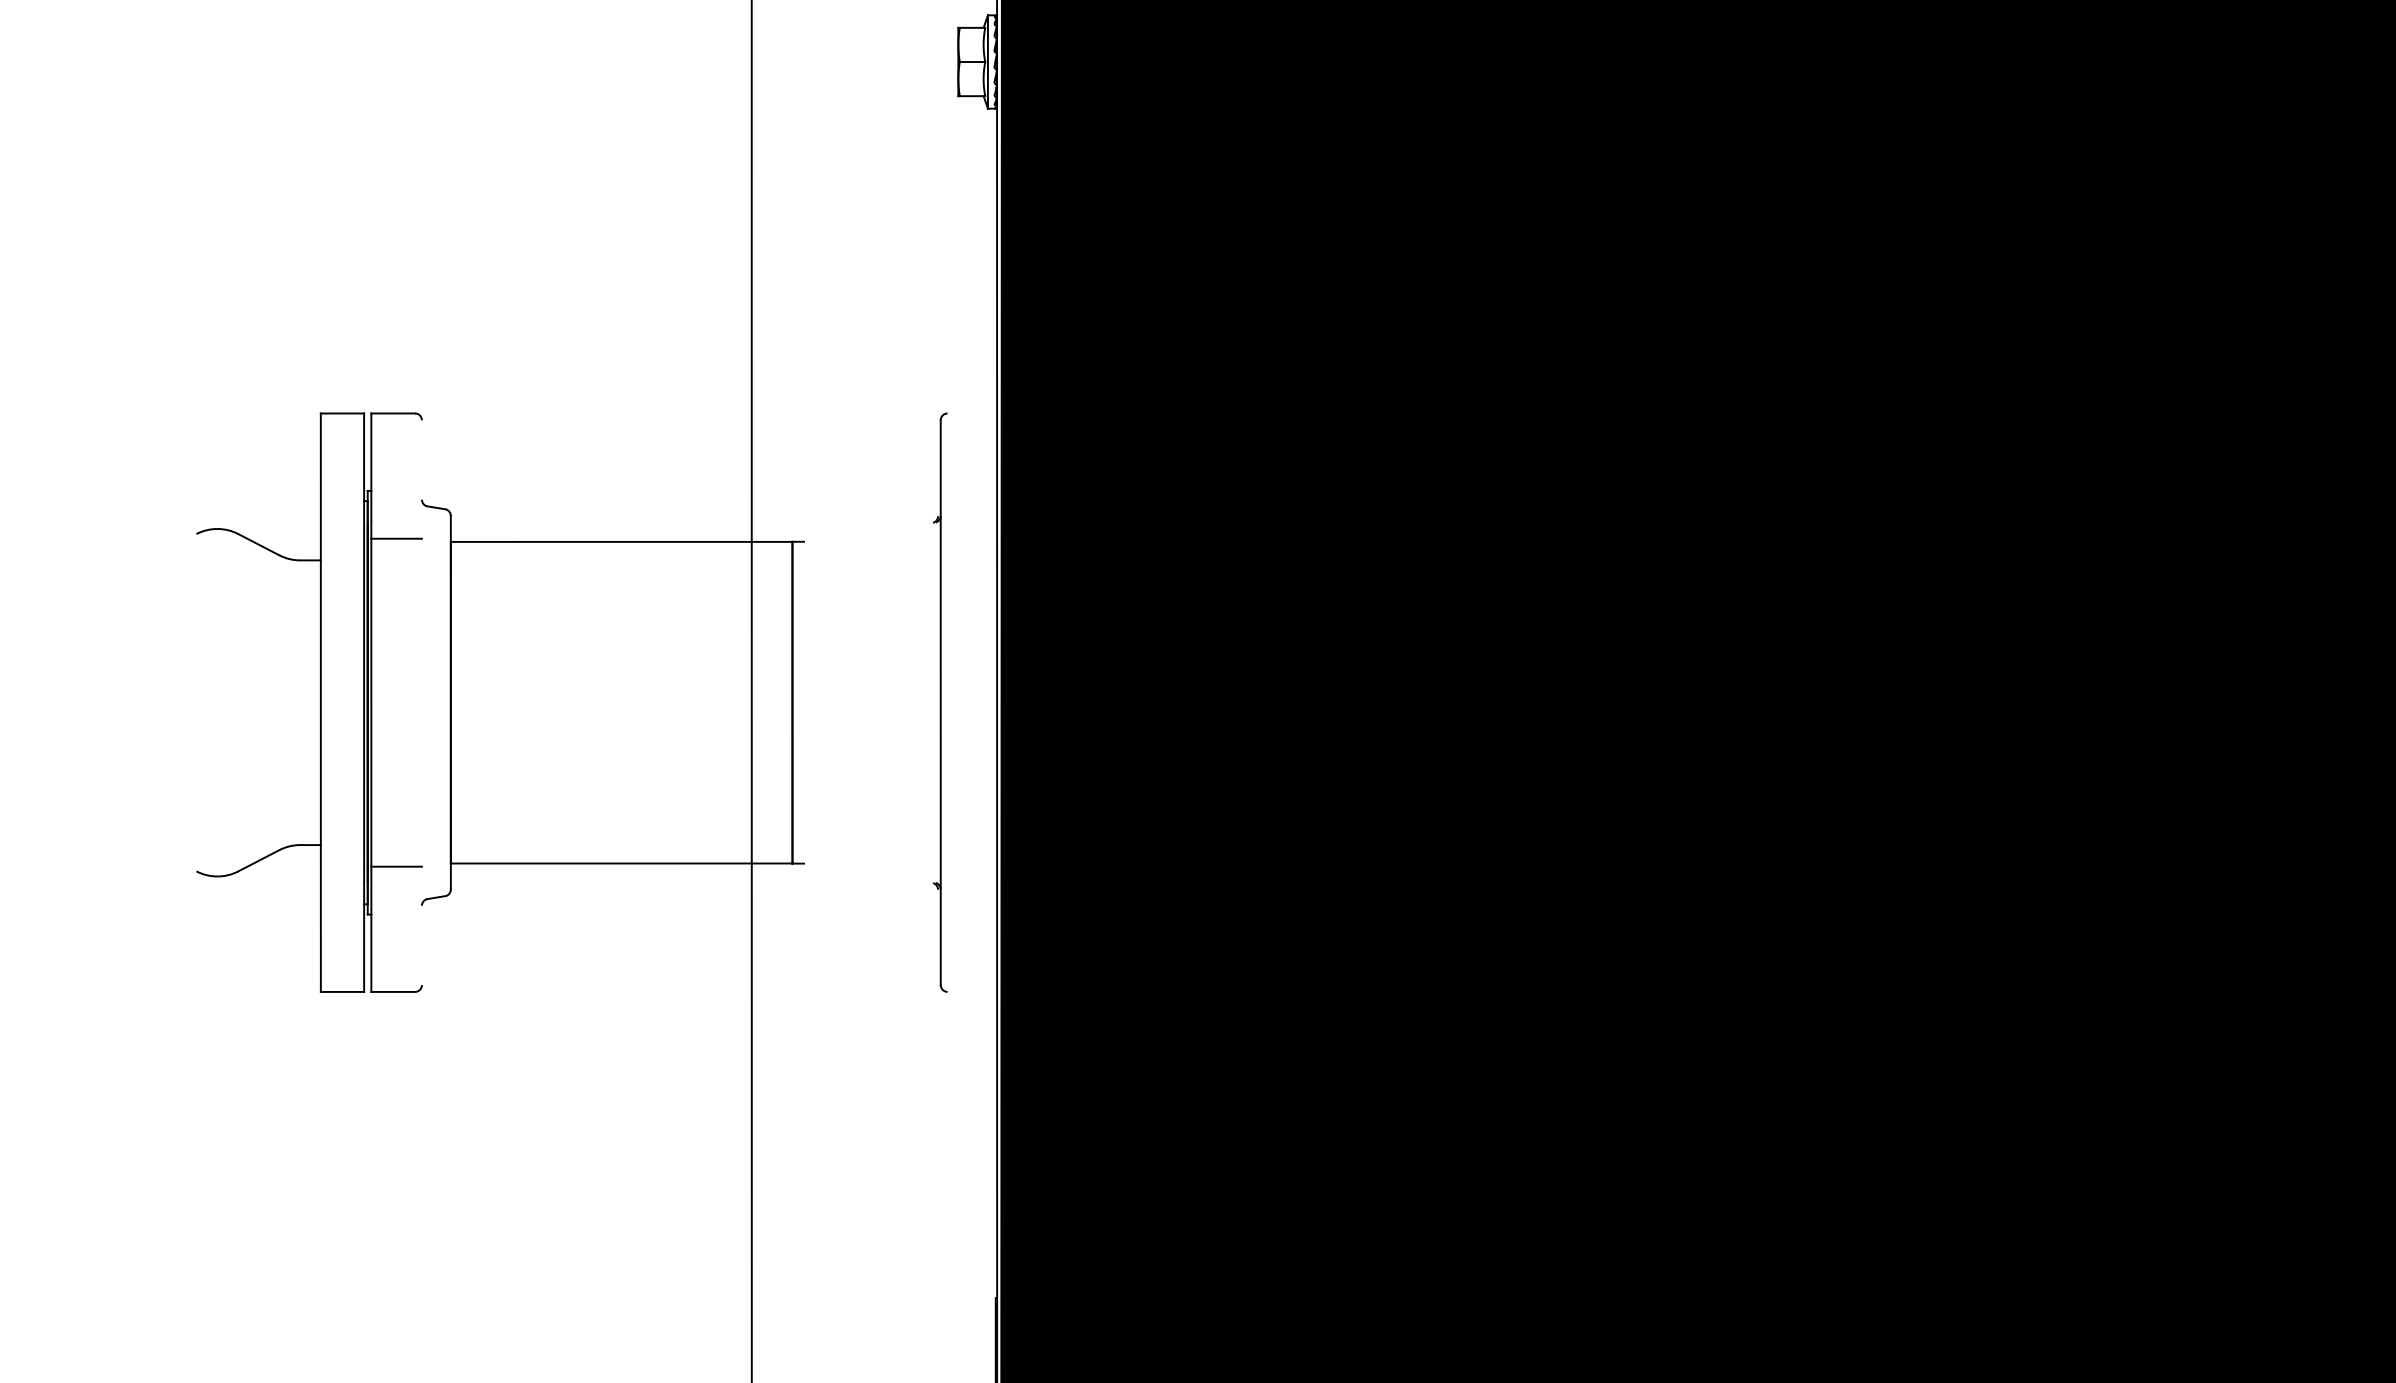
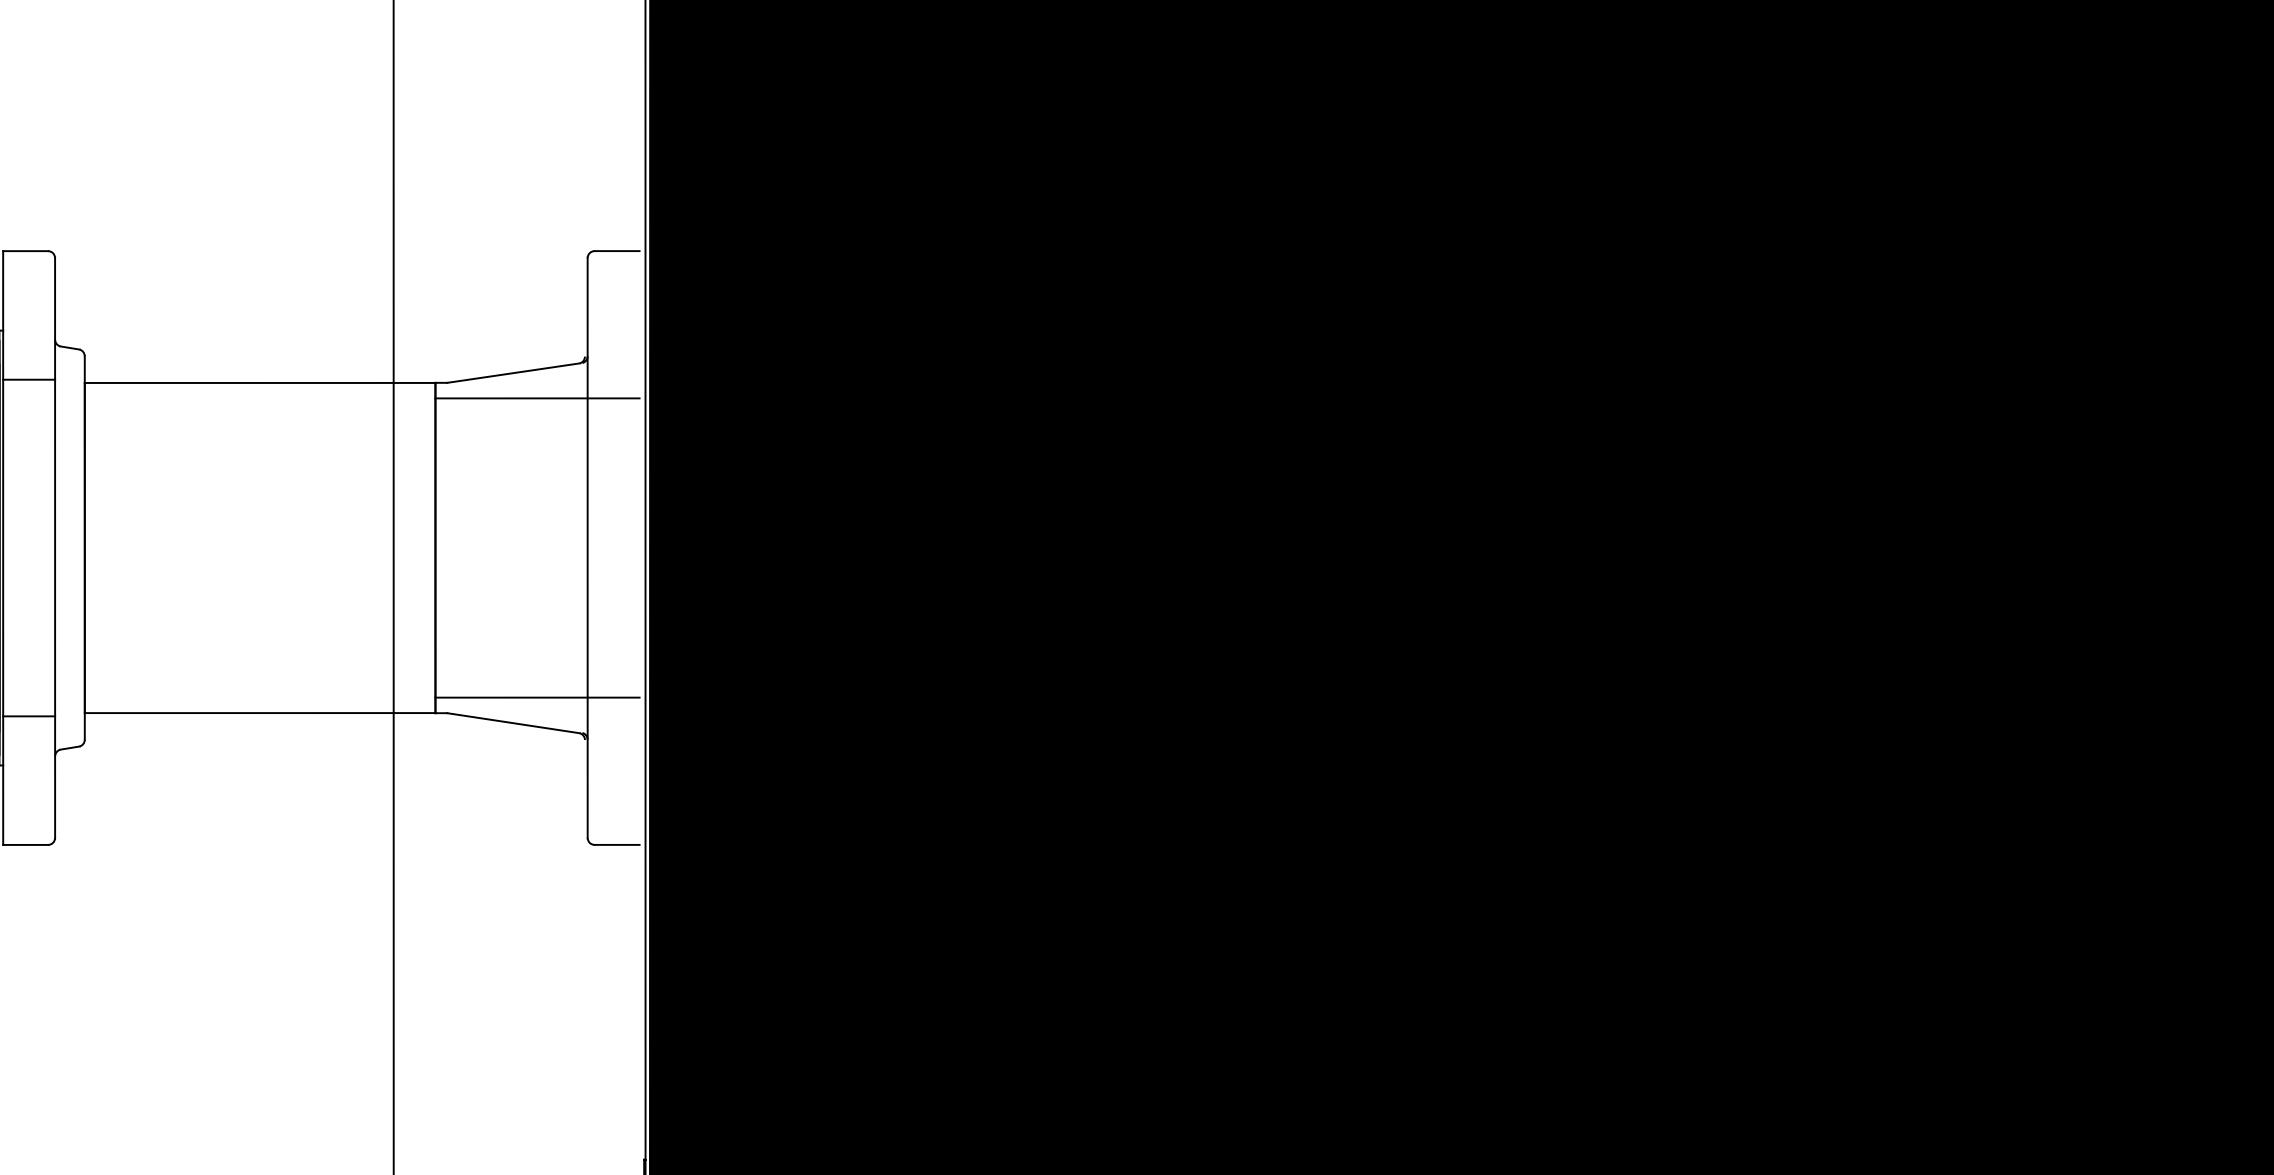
line: (969, 413) -> (617, 251), added
line: (868, 531) -> (513, 372), added
line: (891, 556) -> (537, 397), added
line: (421, 702) -> (54, 547), added
line: (891, 848) -> (537, 697), added
line: (868, 873) -> (513, 723), added
line: (969, 991) -> (617, 844), added

